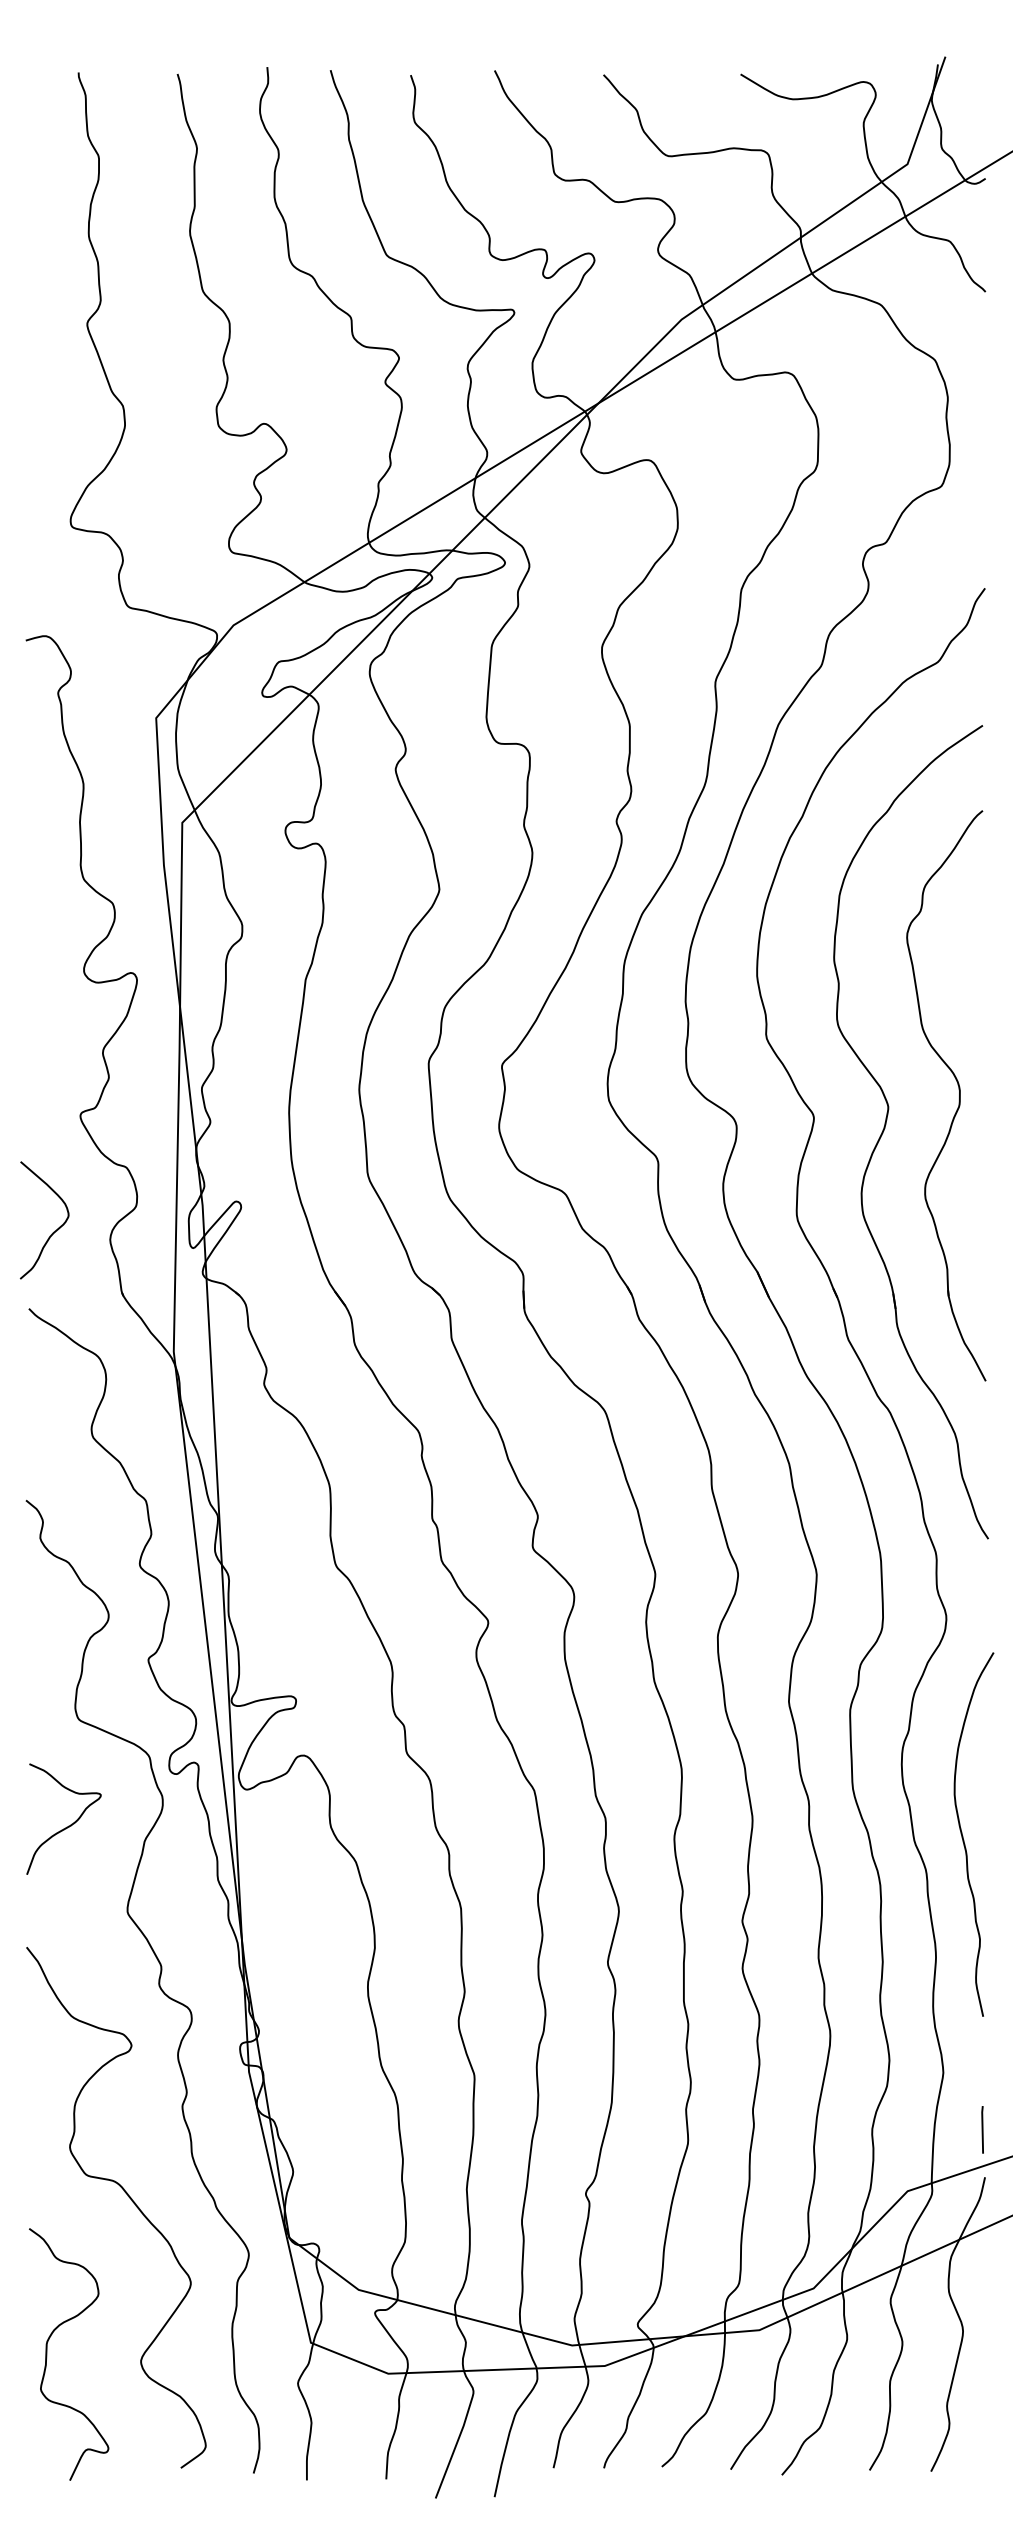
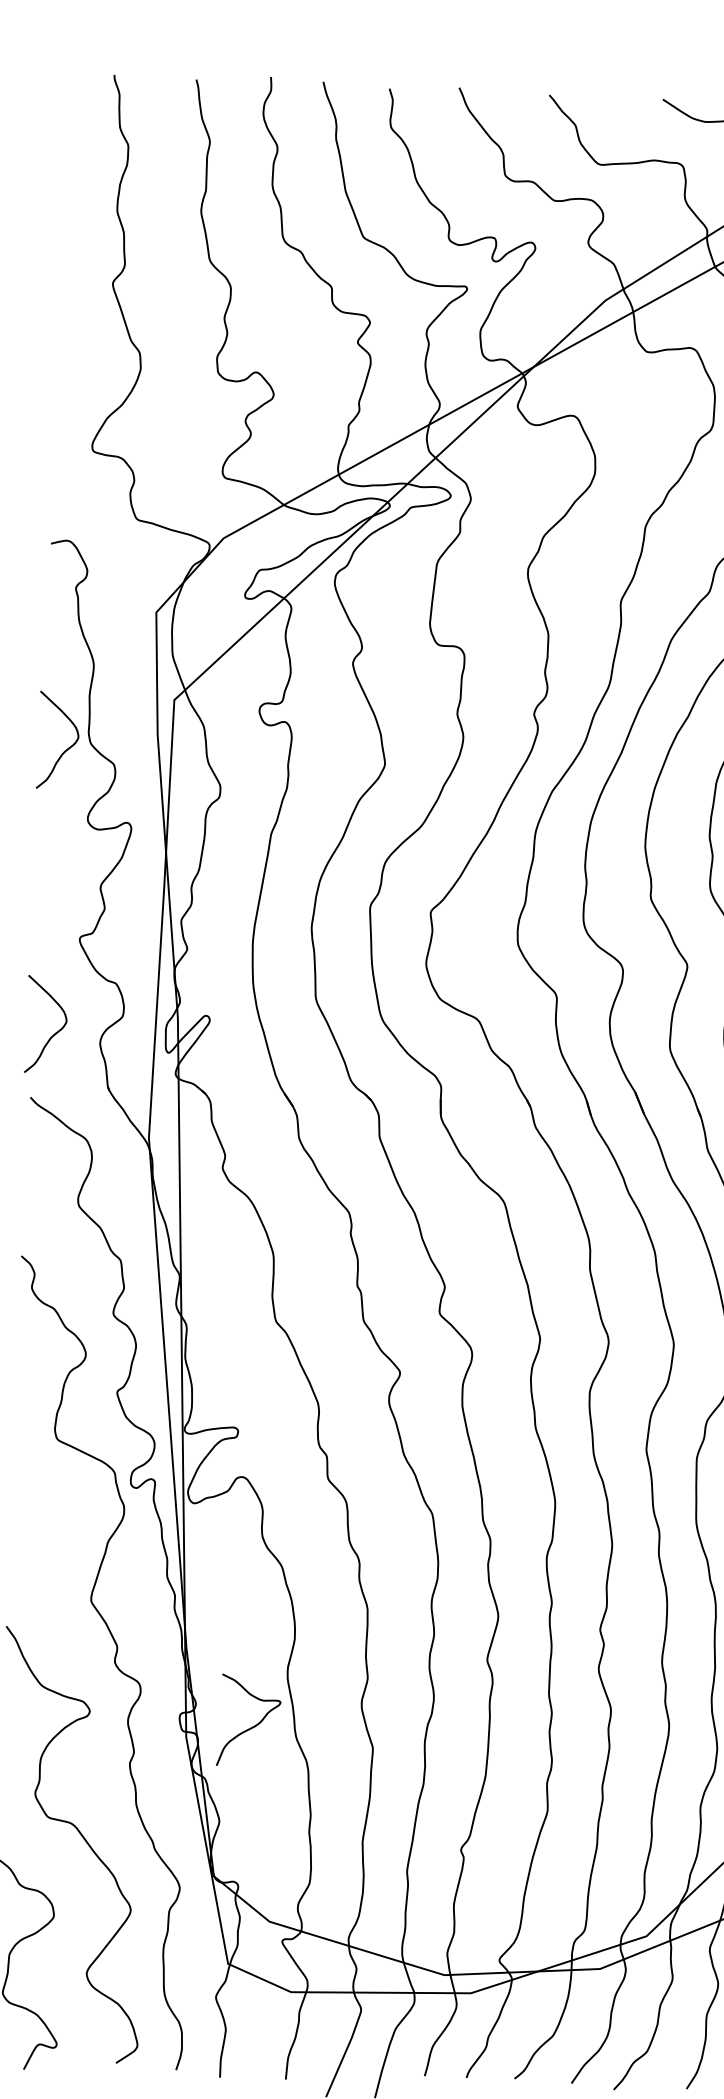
curve: (53, 888) -> (65, 750), added
curve: (68, 1825) -> (252, 1726), moved

